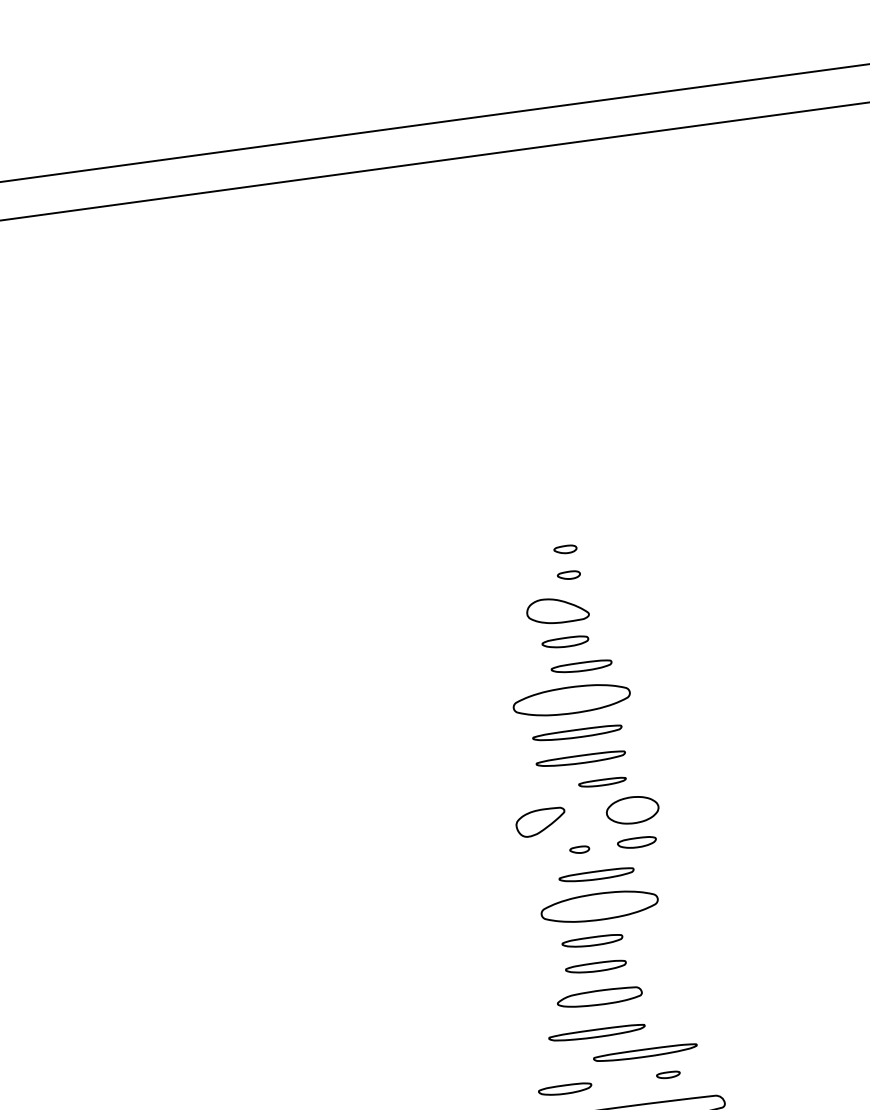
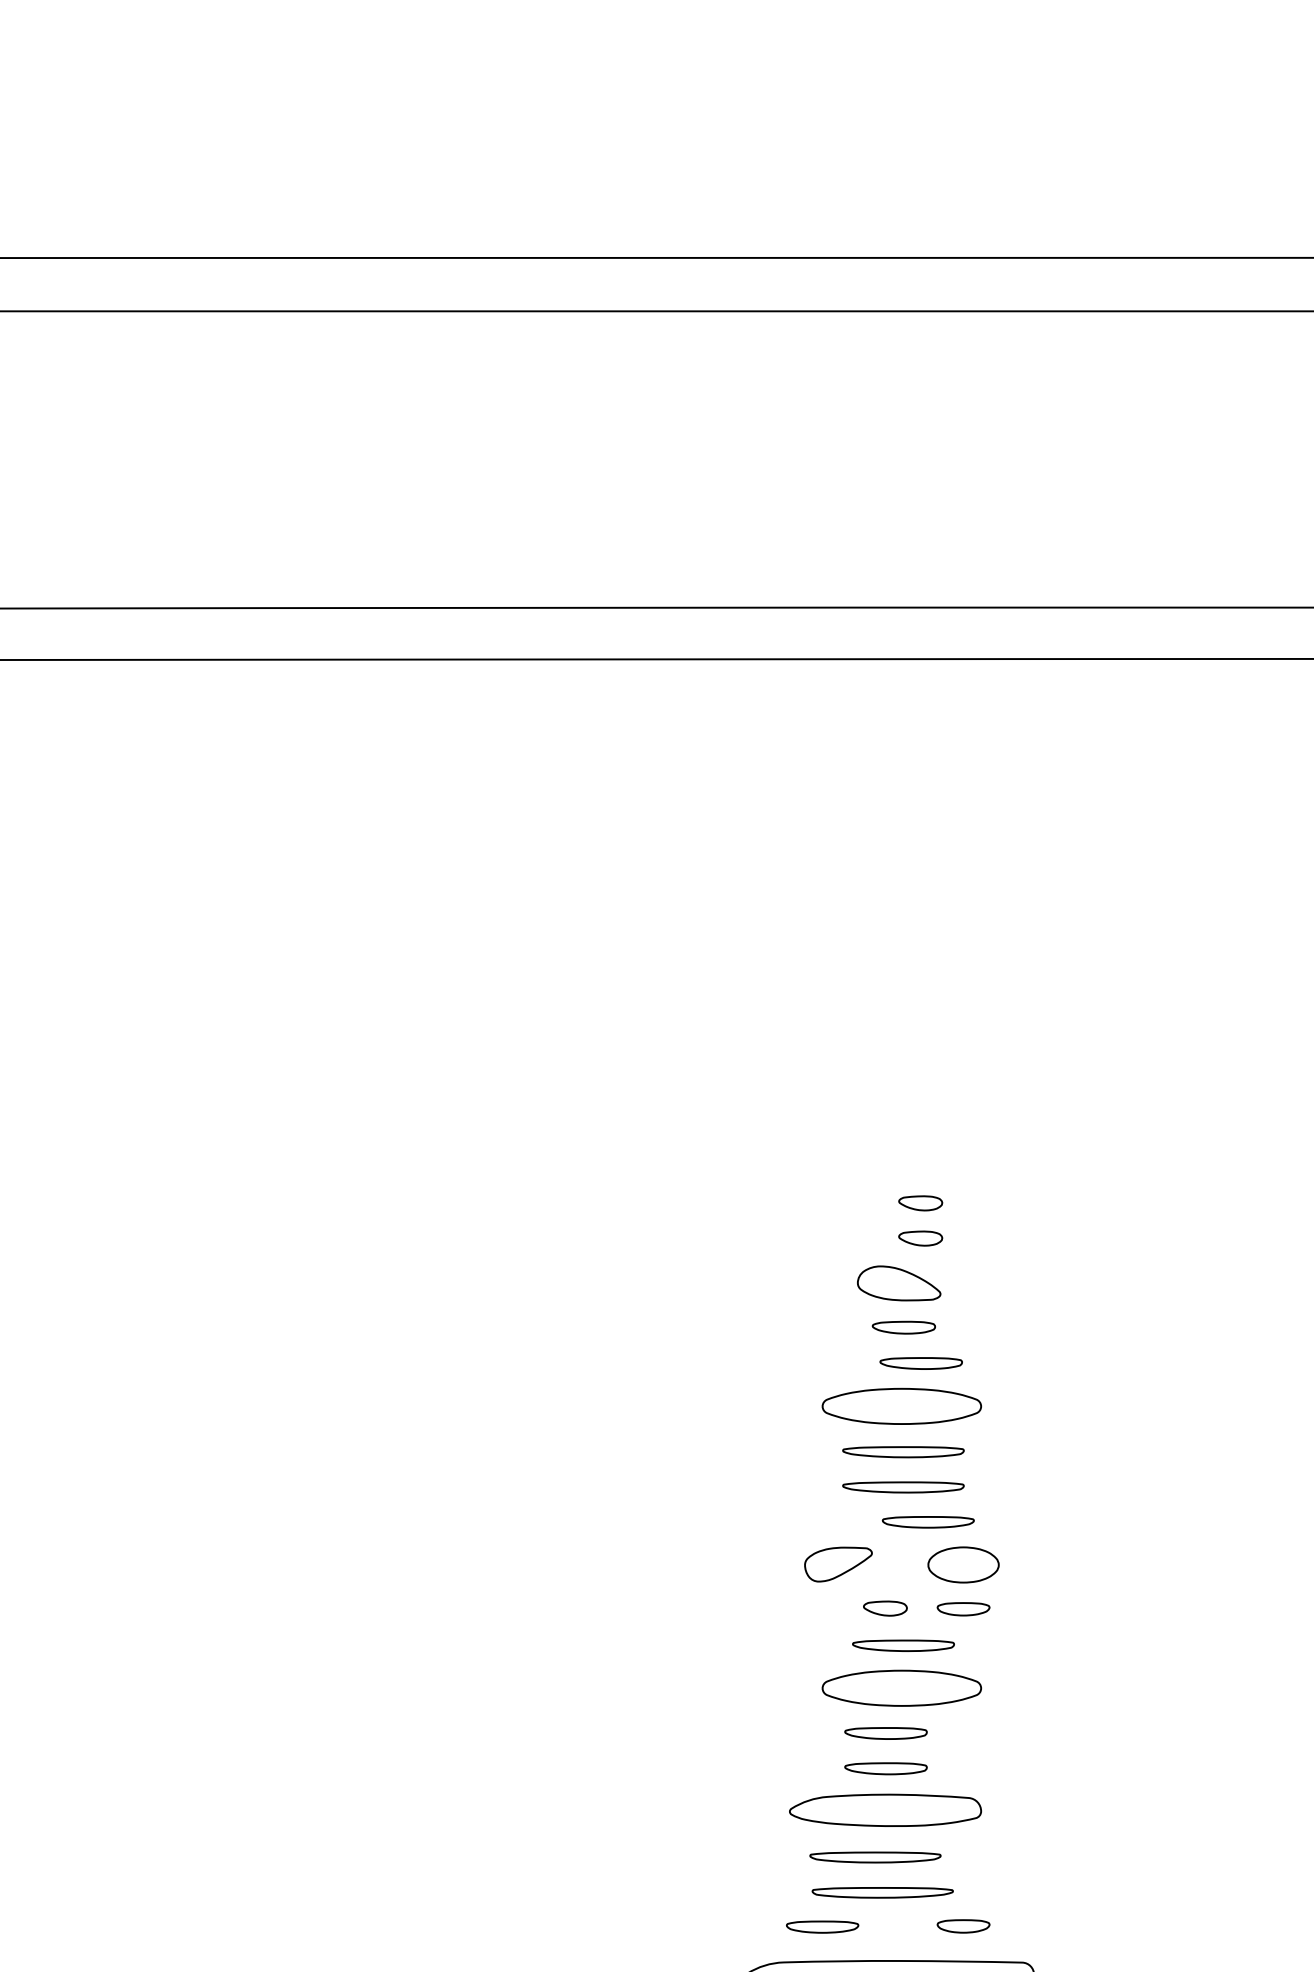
part: (565, 549) -> (920, 1203), size x1.43
part: (568, 575) -> (920, 1238), size x1.43
part: (602, 782) -> (927, 1522), size x1.43
part: (579, 849) -> (885, 1608), size x1.67
part: (599, 997) -> (885, 1809), size x1.67
part: (645, 1052) -> (882, 1892), moved
part: (668, 1075) -> (963, 1926), size x1.67

